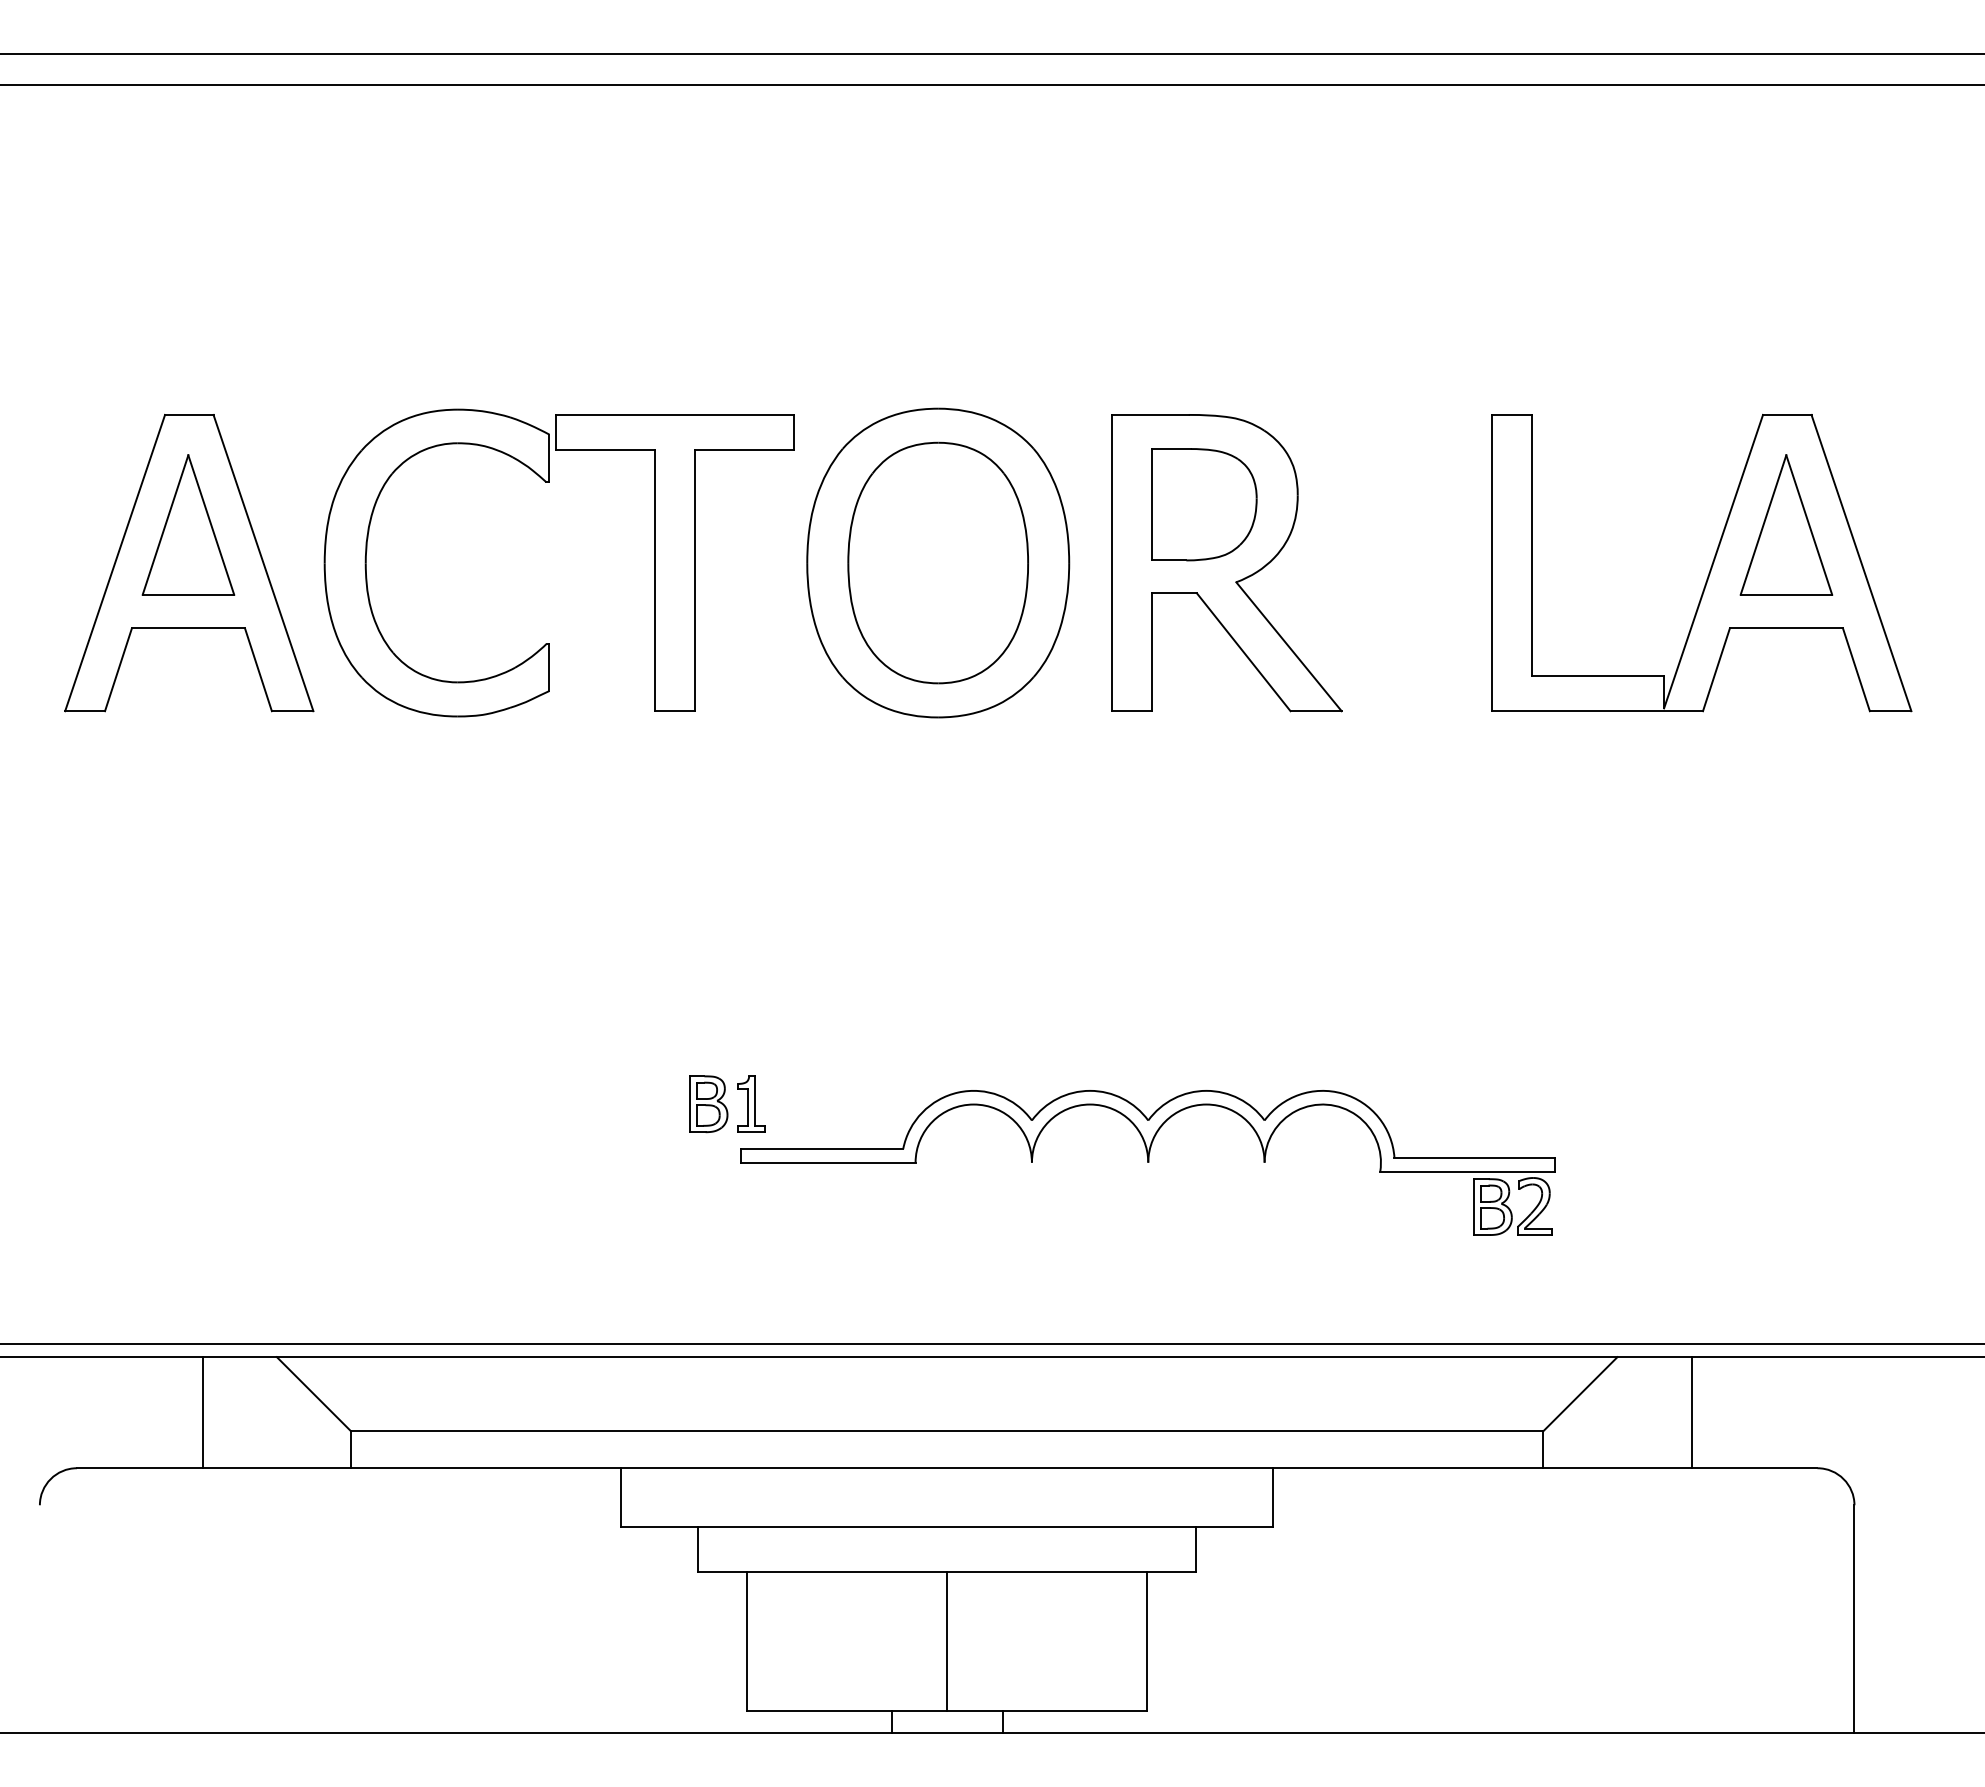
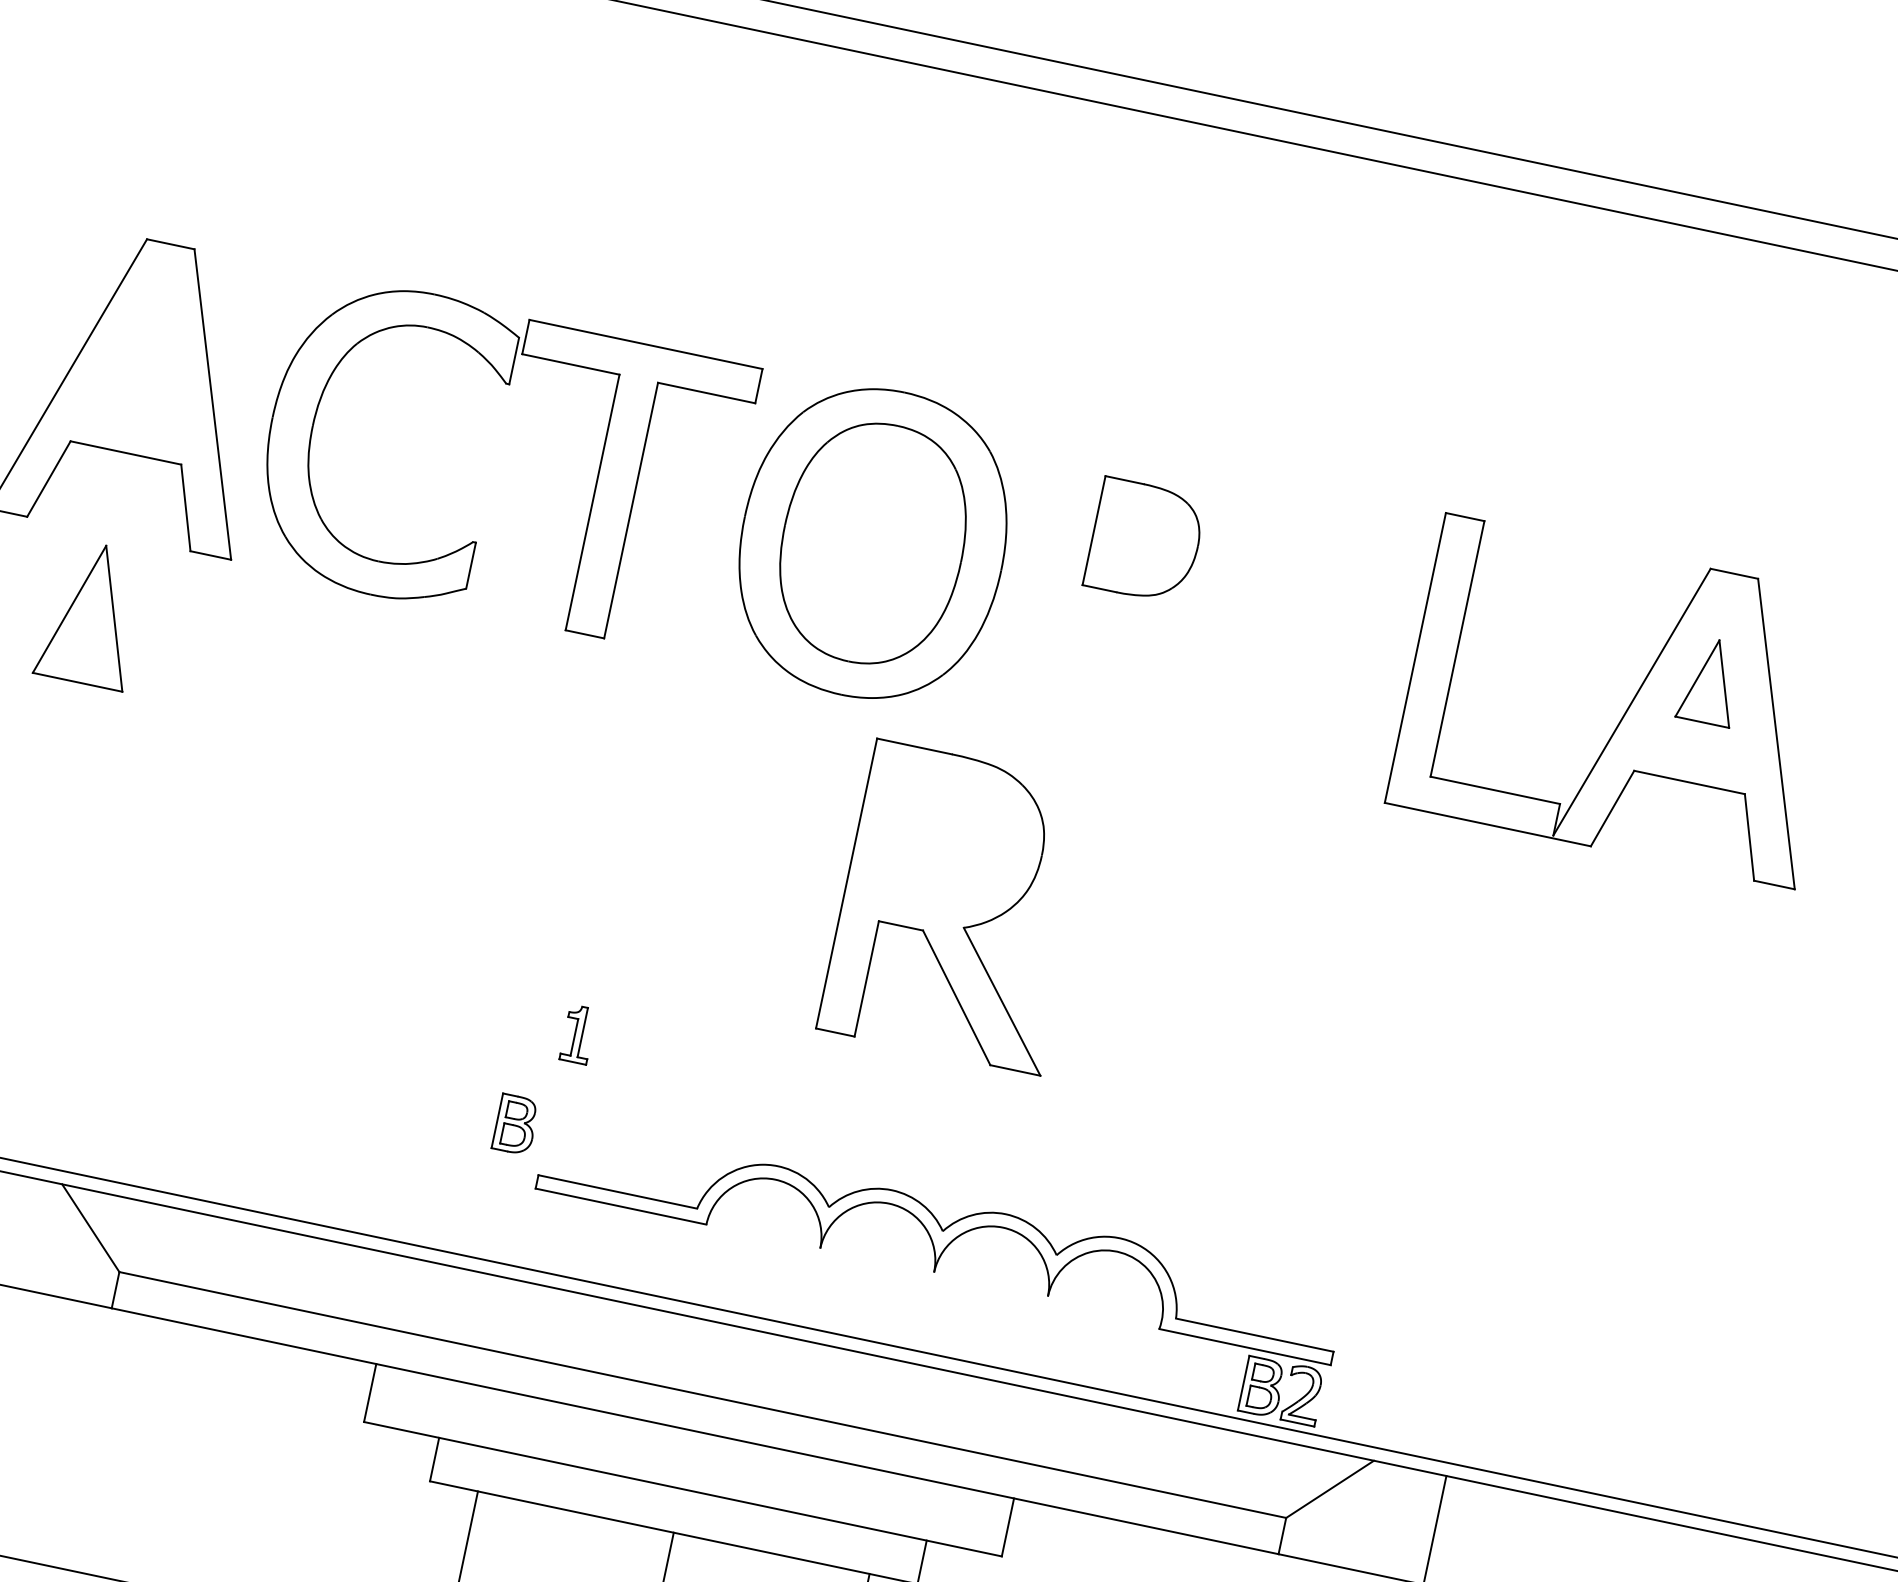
part: (188, 524) -> (92, 613), moved
part: (1786, 524) -> (1711, 680), size x0.6
part: (1226, 563) -> (958, 907), moved
part: (708, 1104) -> (515, 1124), moved
part: (1147, 1162) -> (933, 1272), moved

